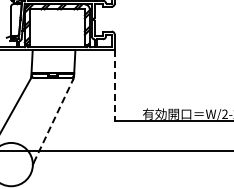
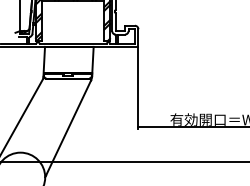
line: (114, 86) -> (138, 88), dashed -> solid
line: (53, 121) -> (68, 128), dashed -> solid

